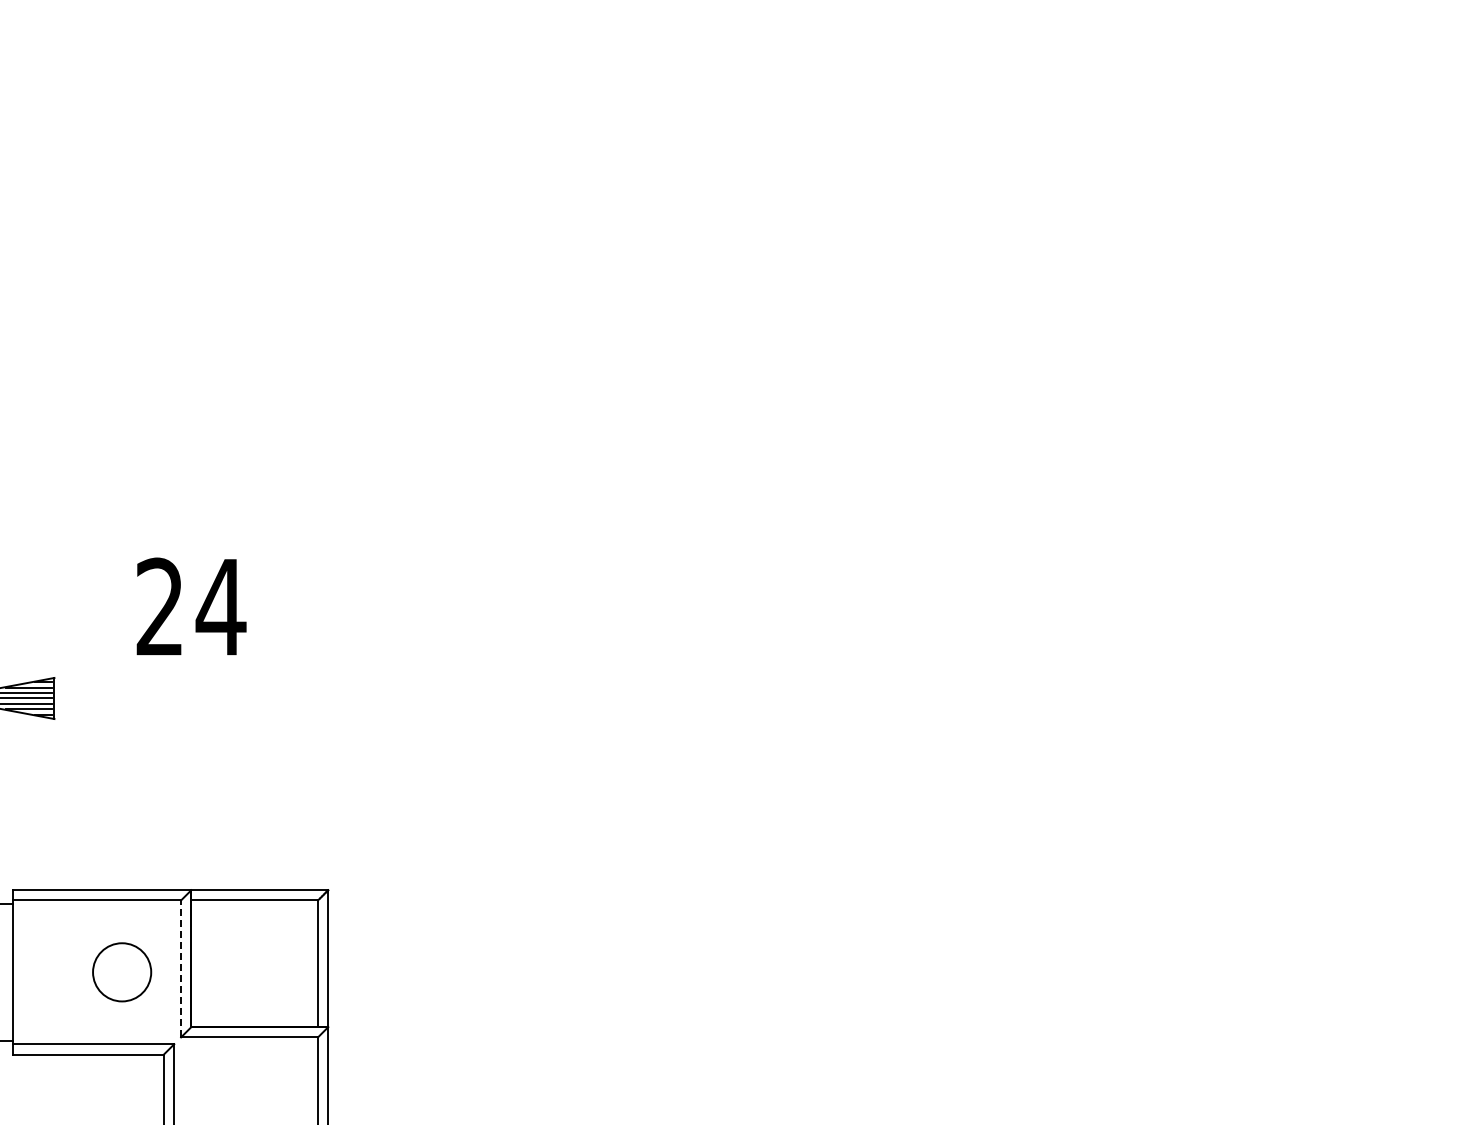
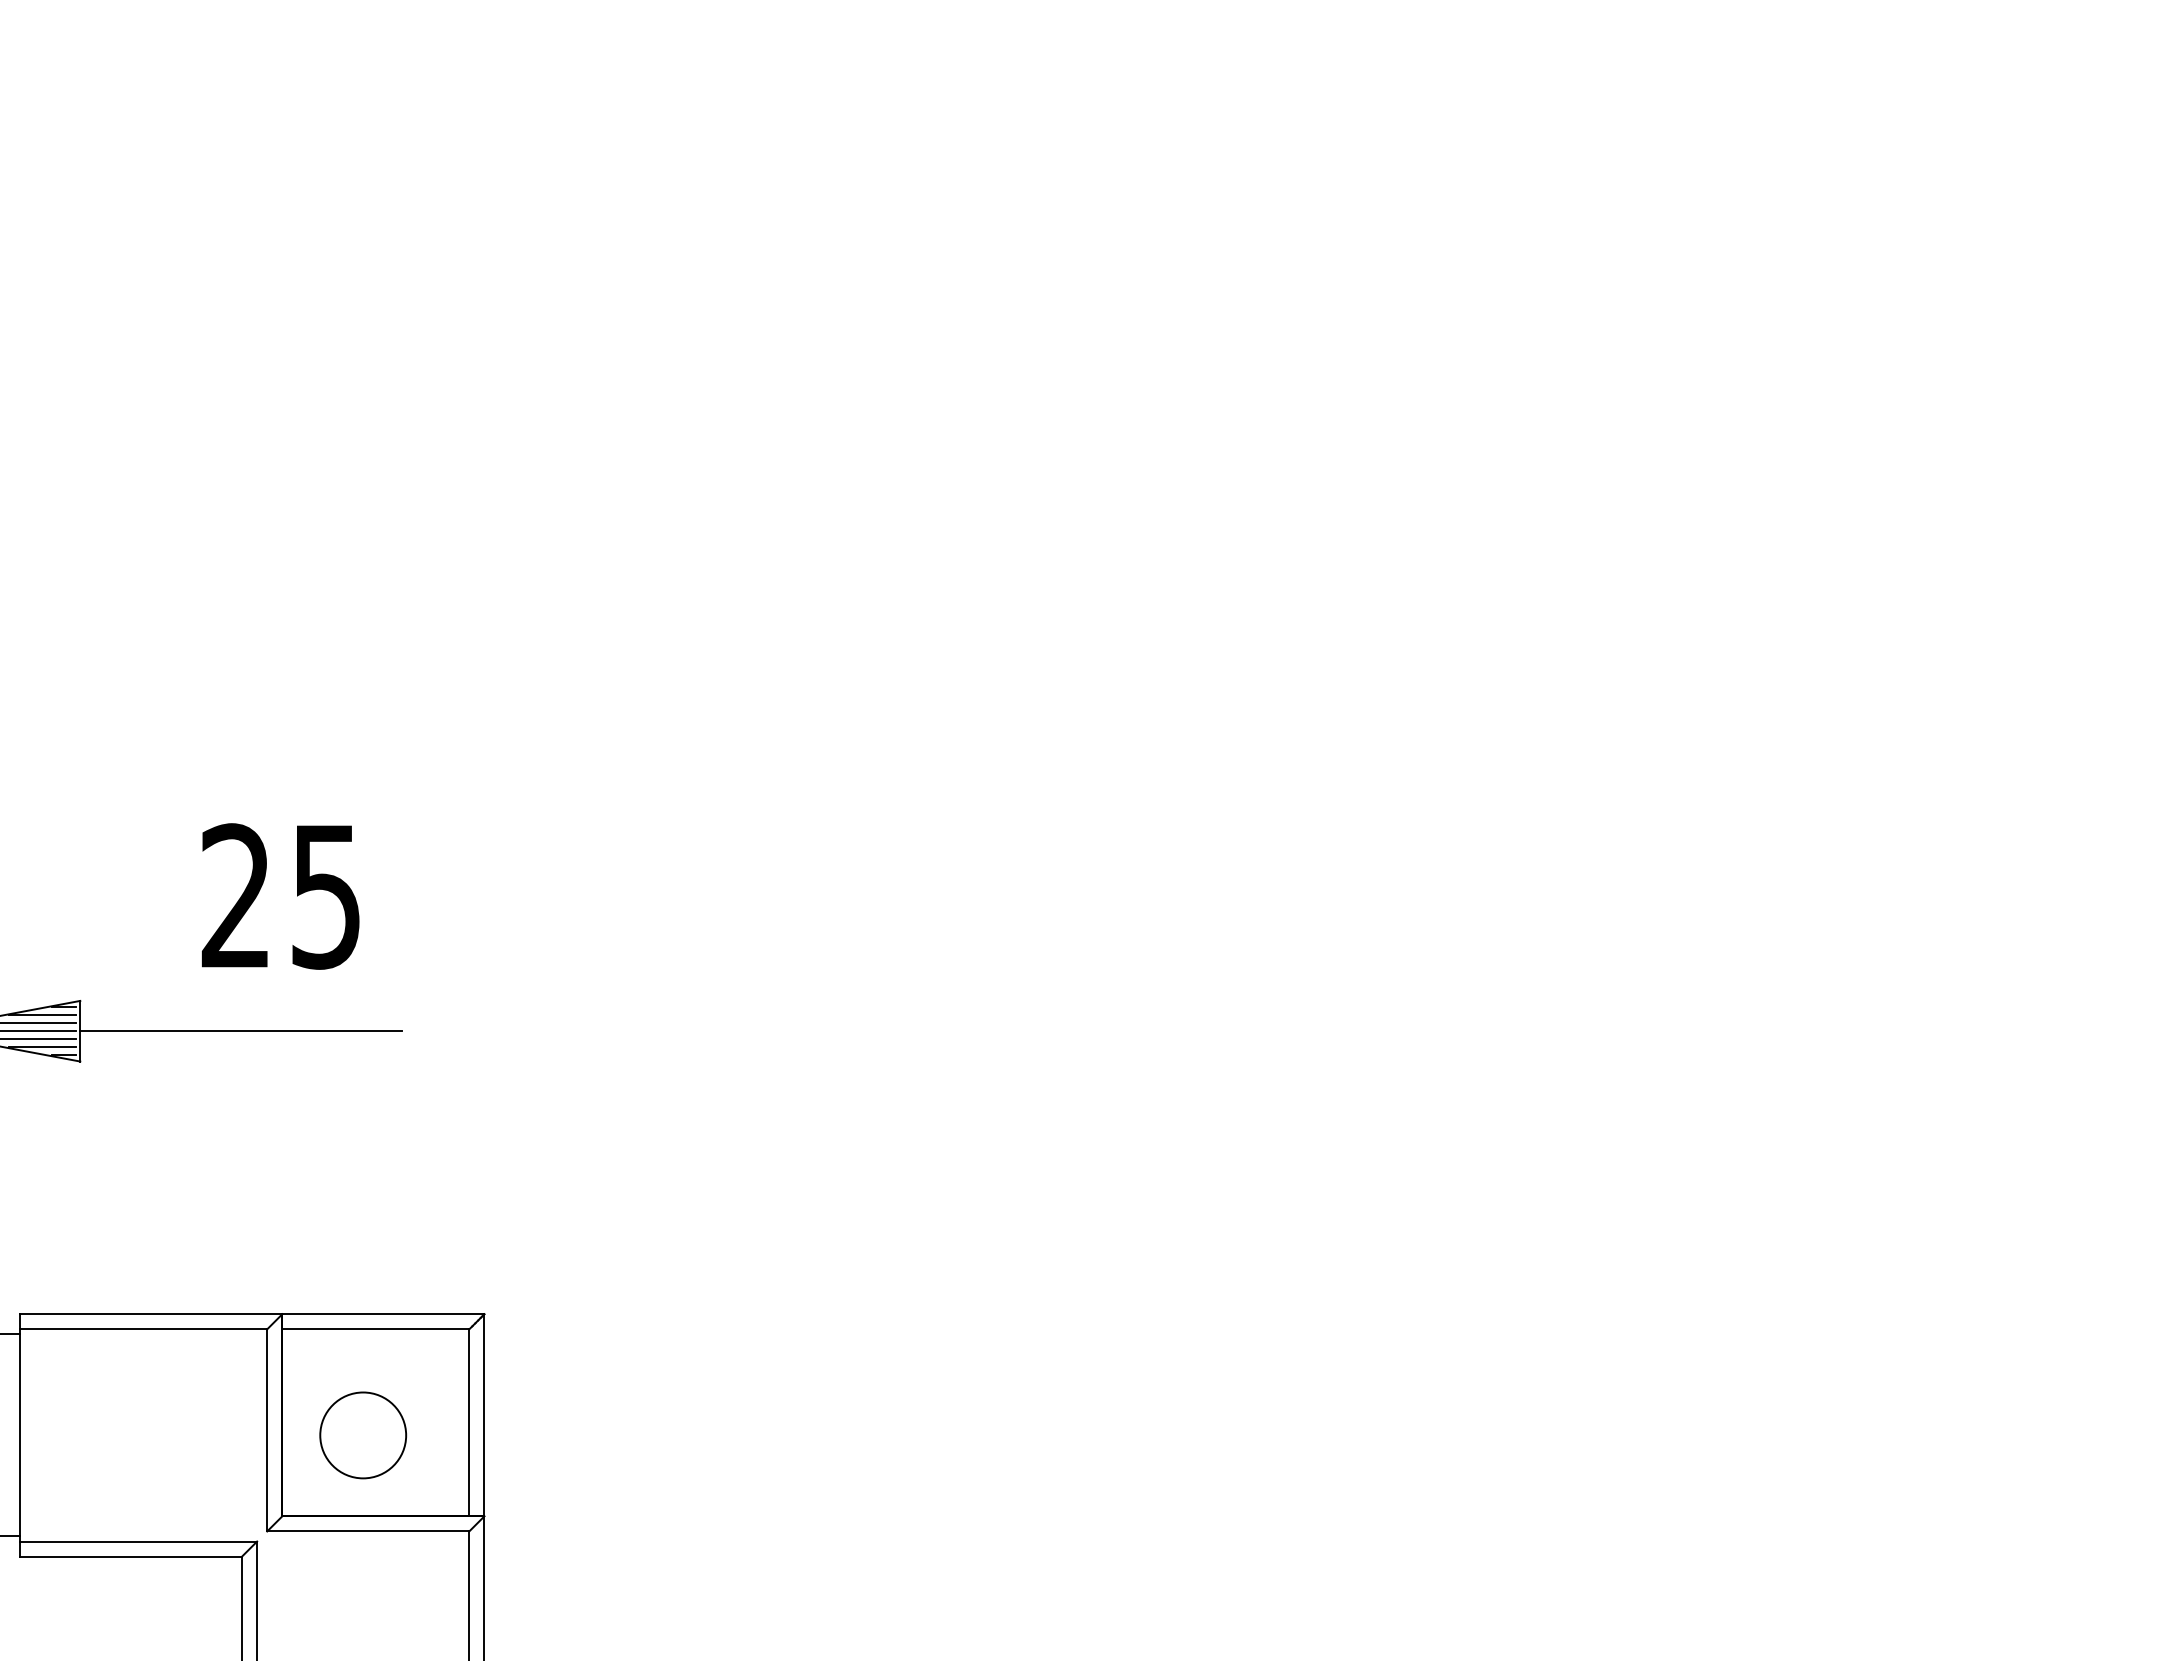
text: (220, 607) -> (325, 896), 24 -> 25
line: (163, 698) -> (241, 1031), added
line: (181, 968) -> (267, 1429), dashed -> solid
circle: (122, 972) -> (363, 1435), moved

